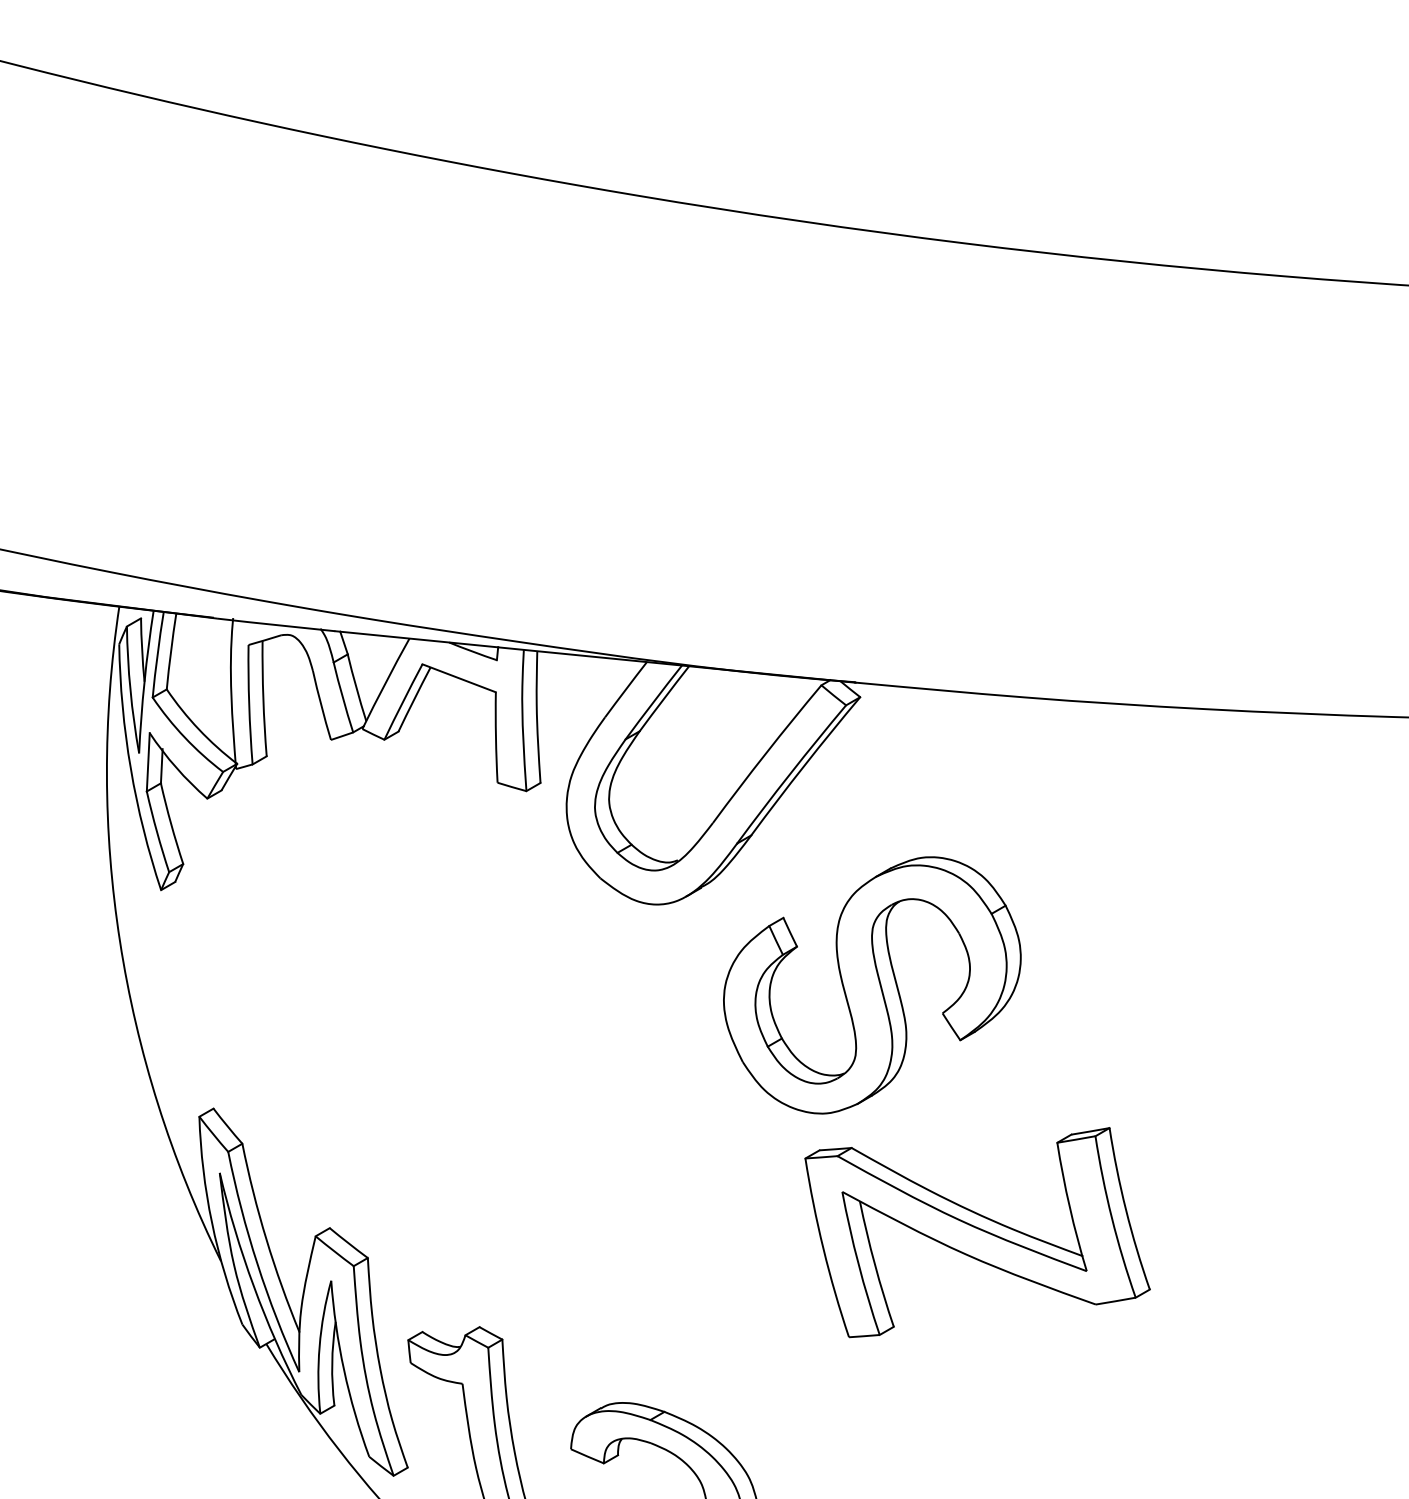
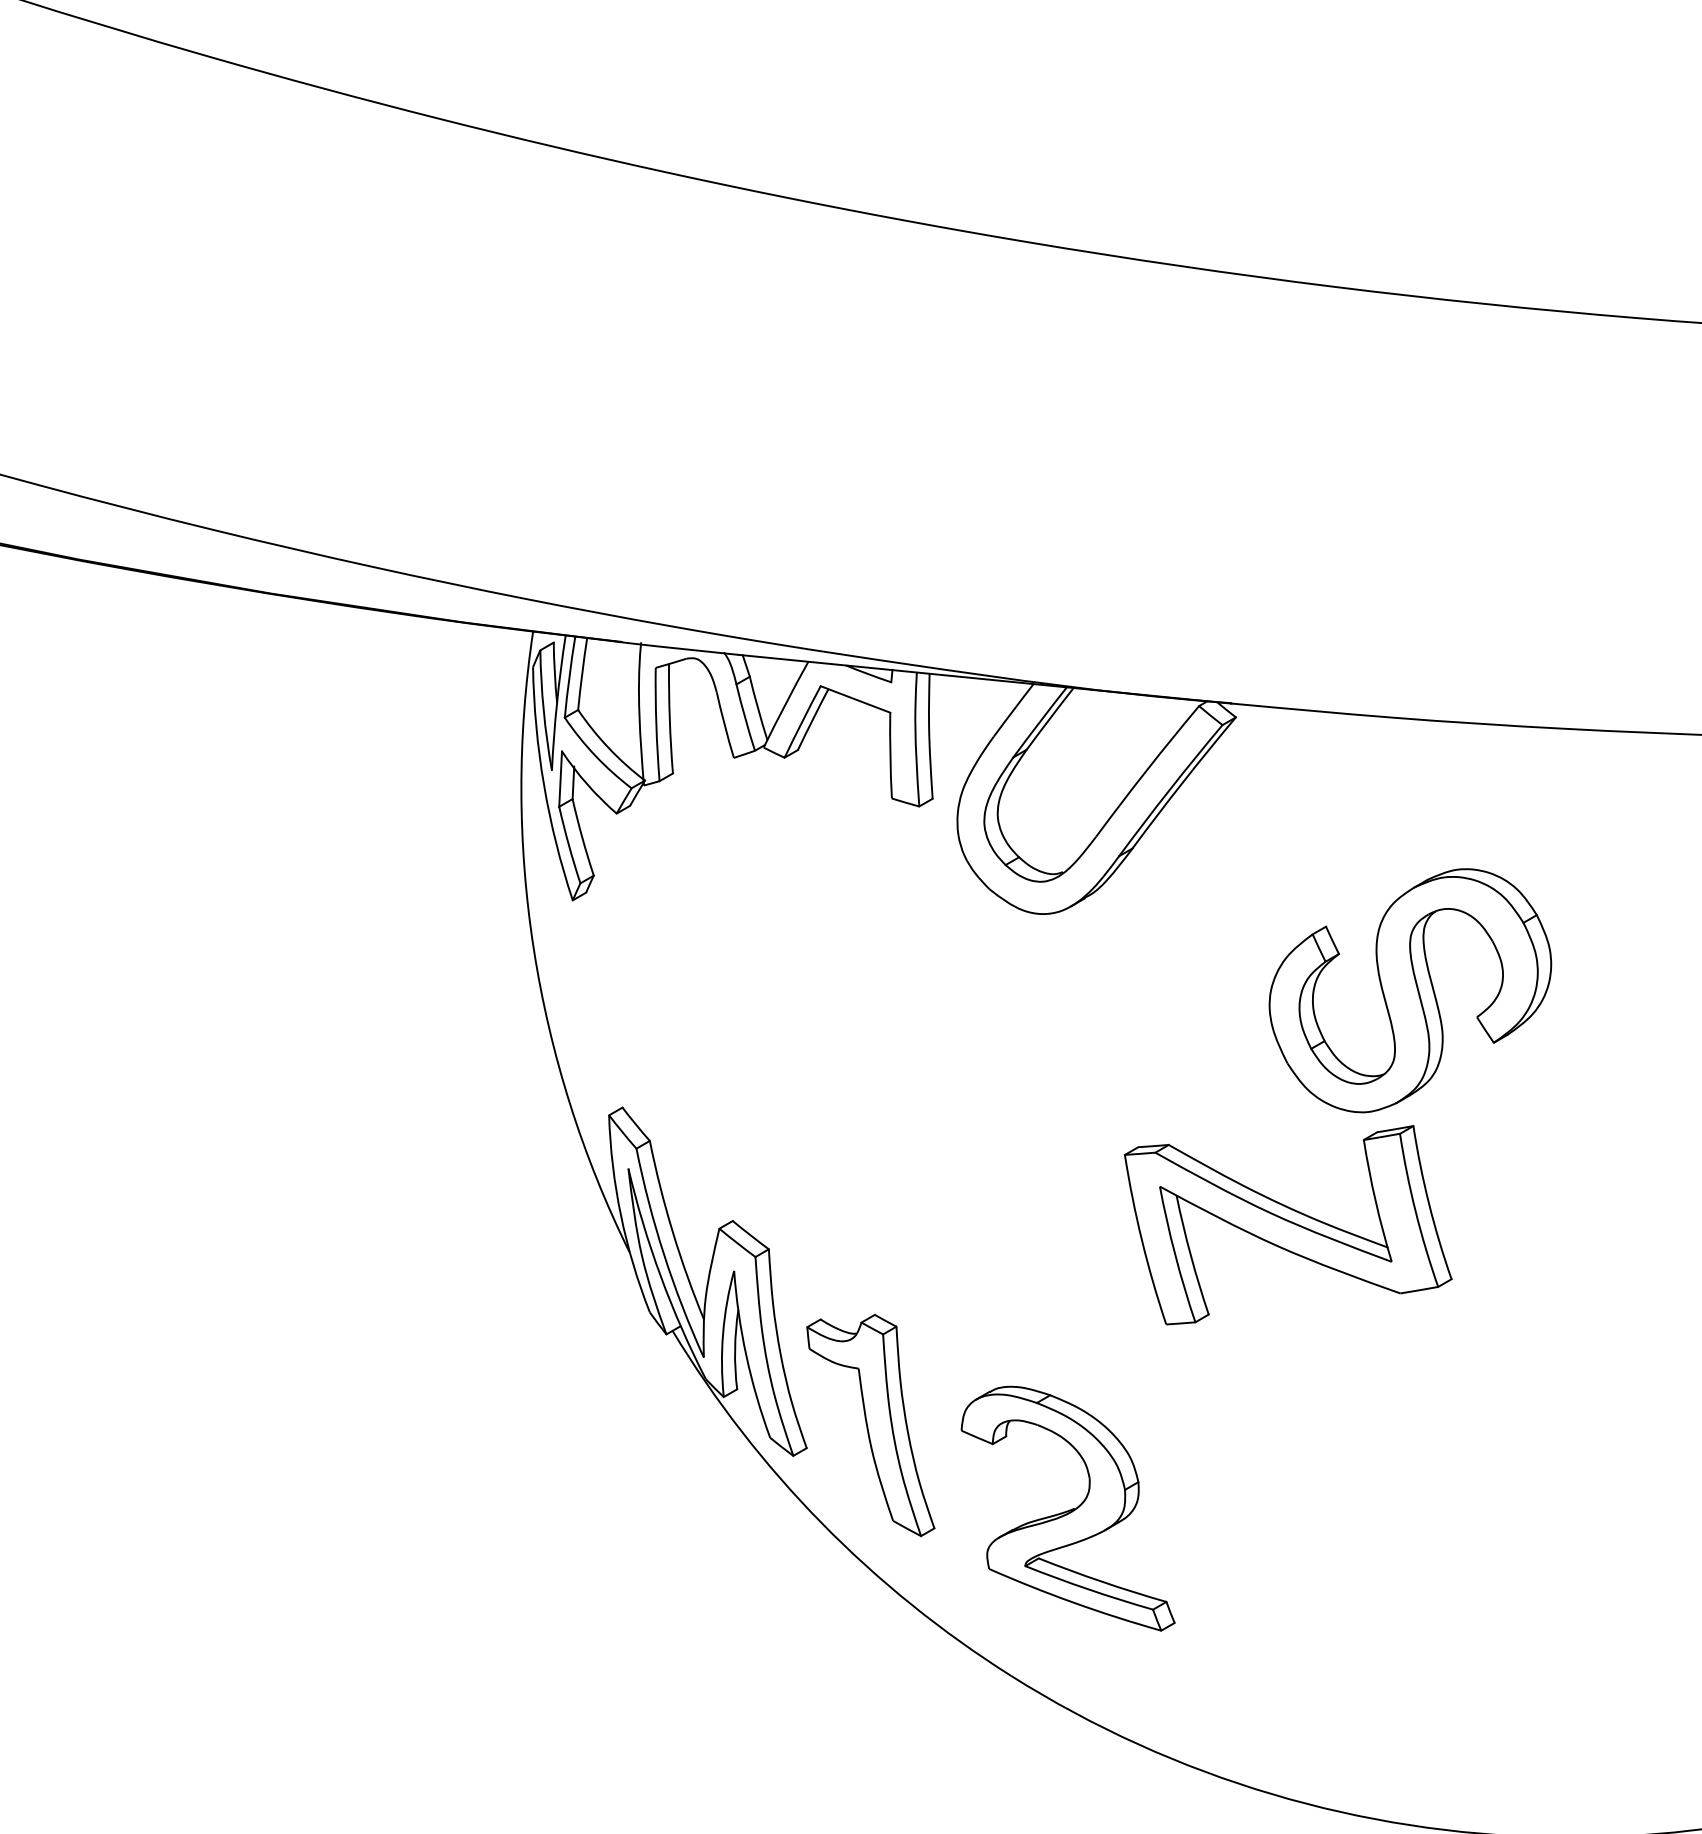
part: (872, 985) -> (1410, 990), moved
part: (976, 1232) -> (1287, 1225), moved

